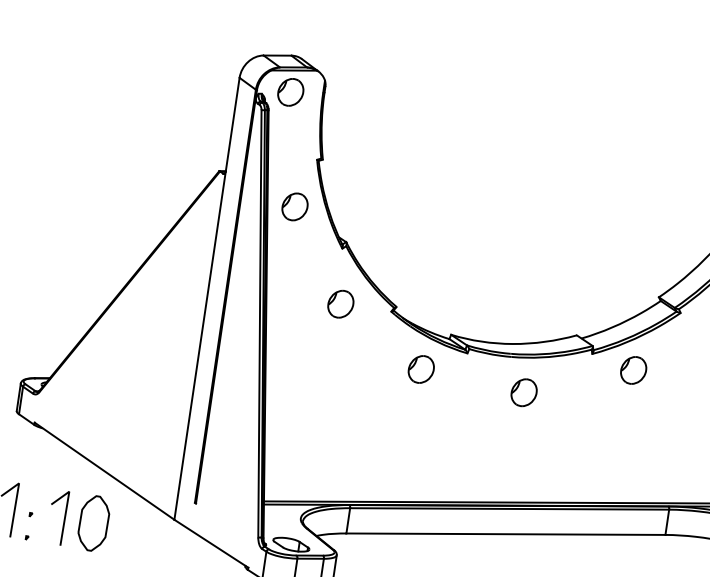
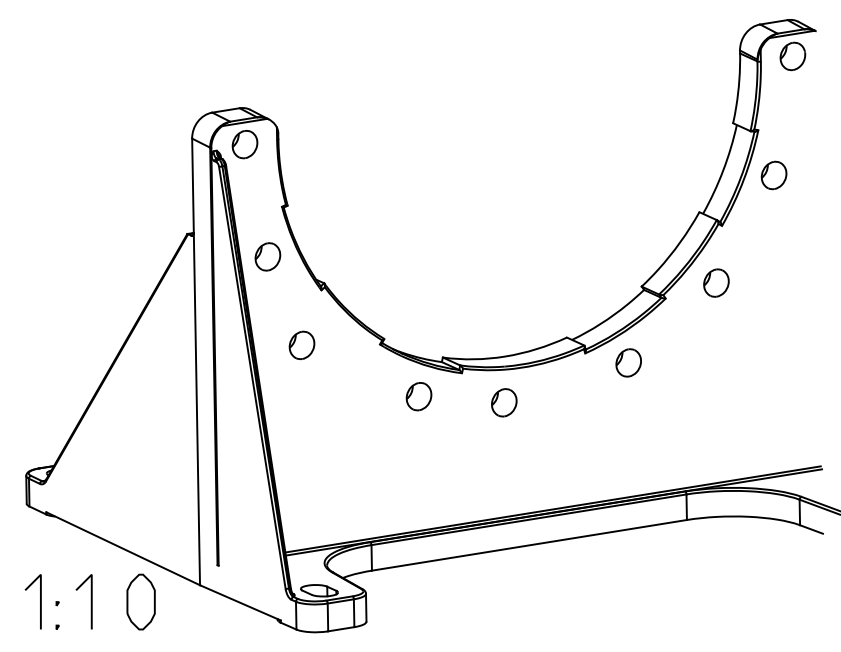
part: (340, 304) -> (301, 345), moved
part: (524, 392) -> (504, 402), moved
part: (93, 522) -> (140, 601), moved

